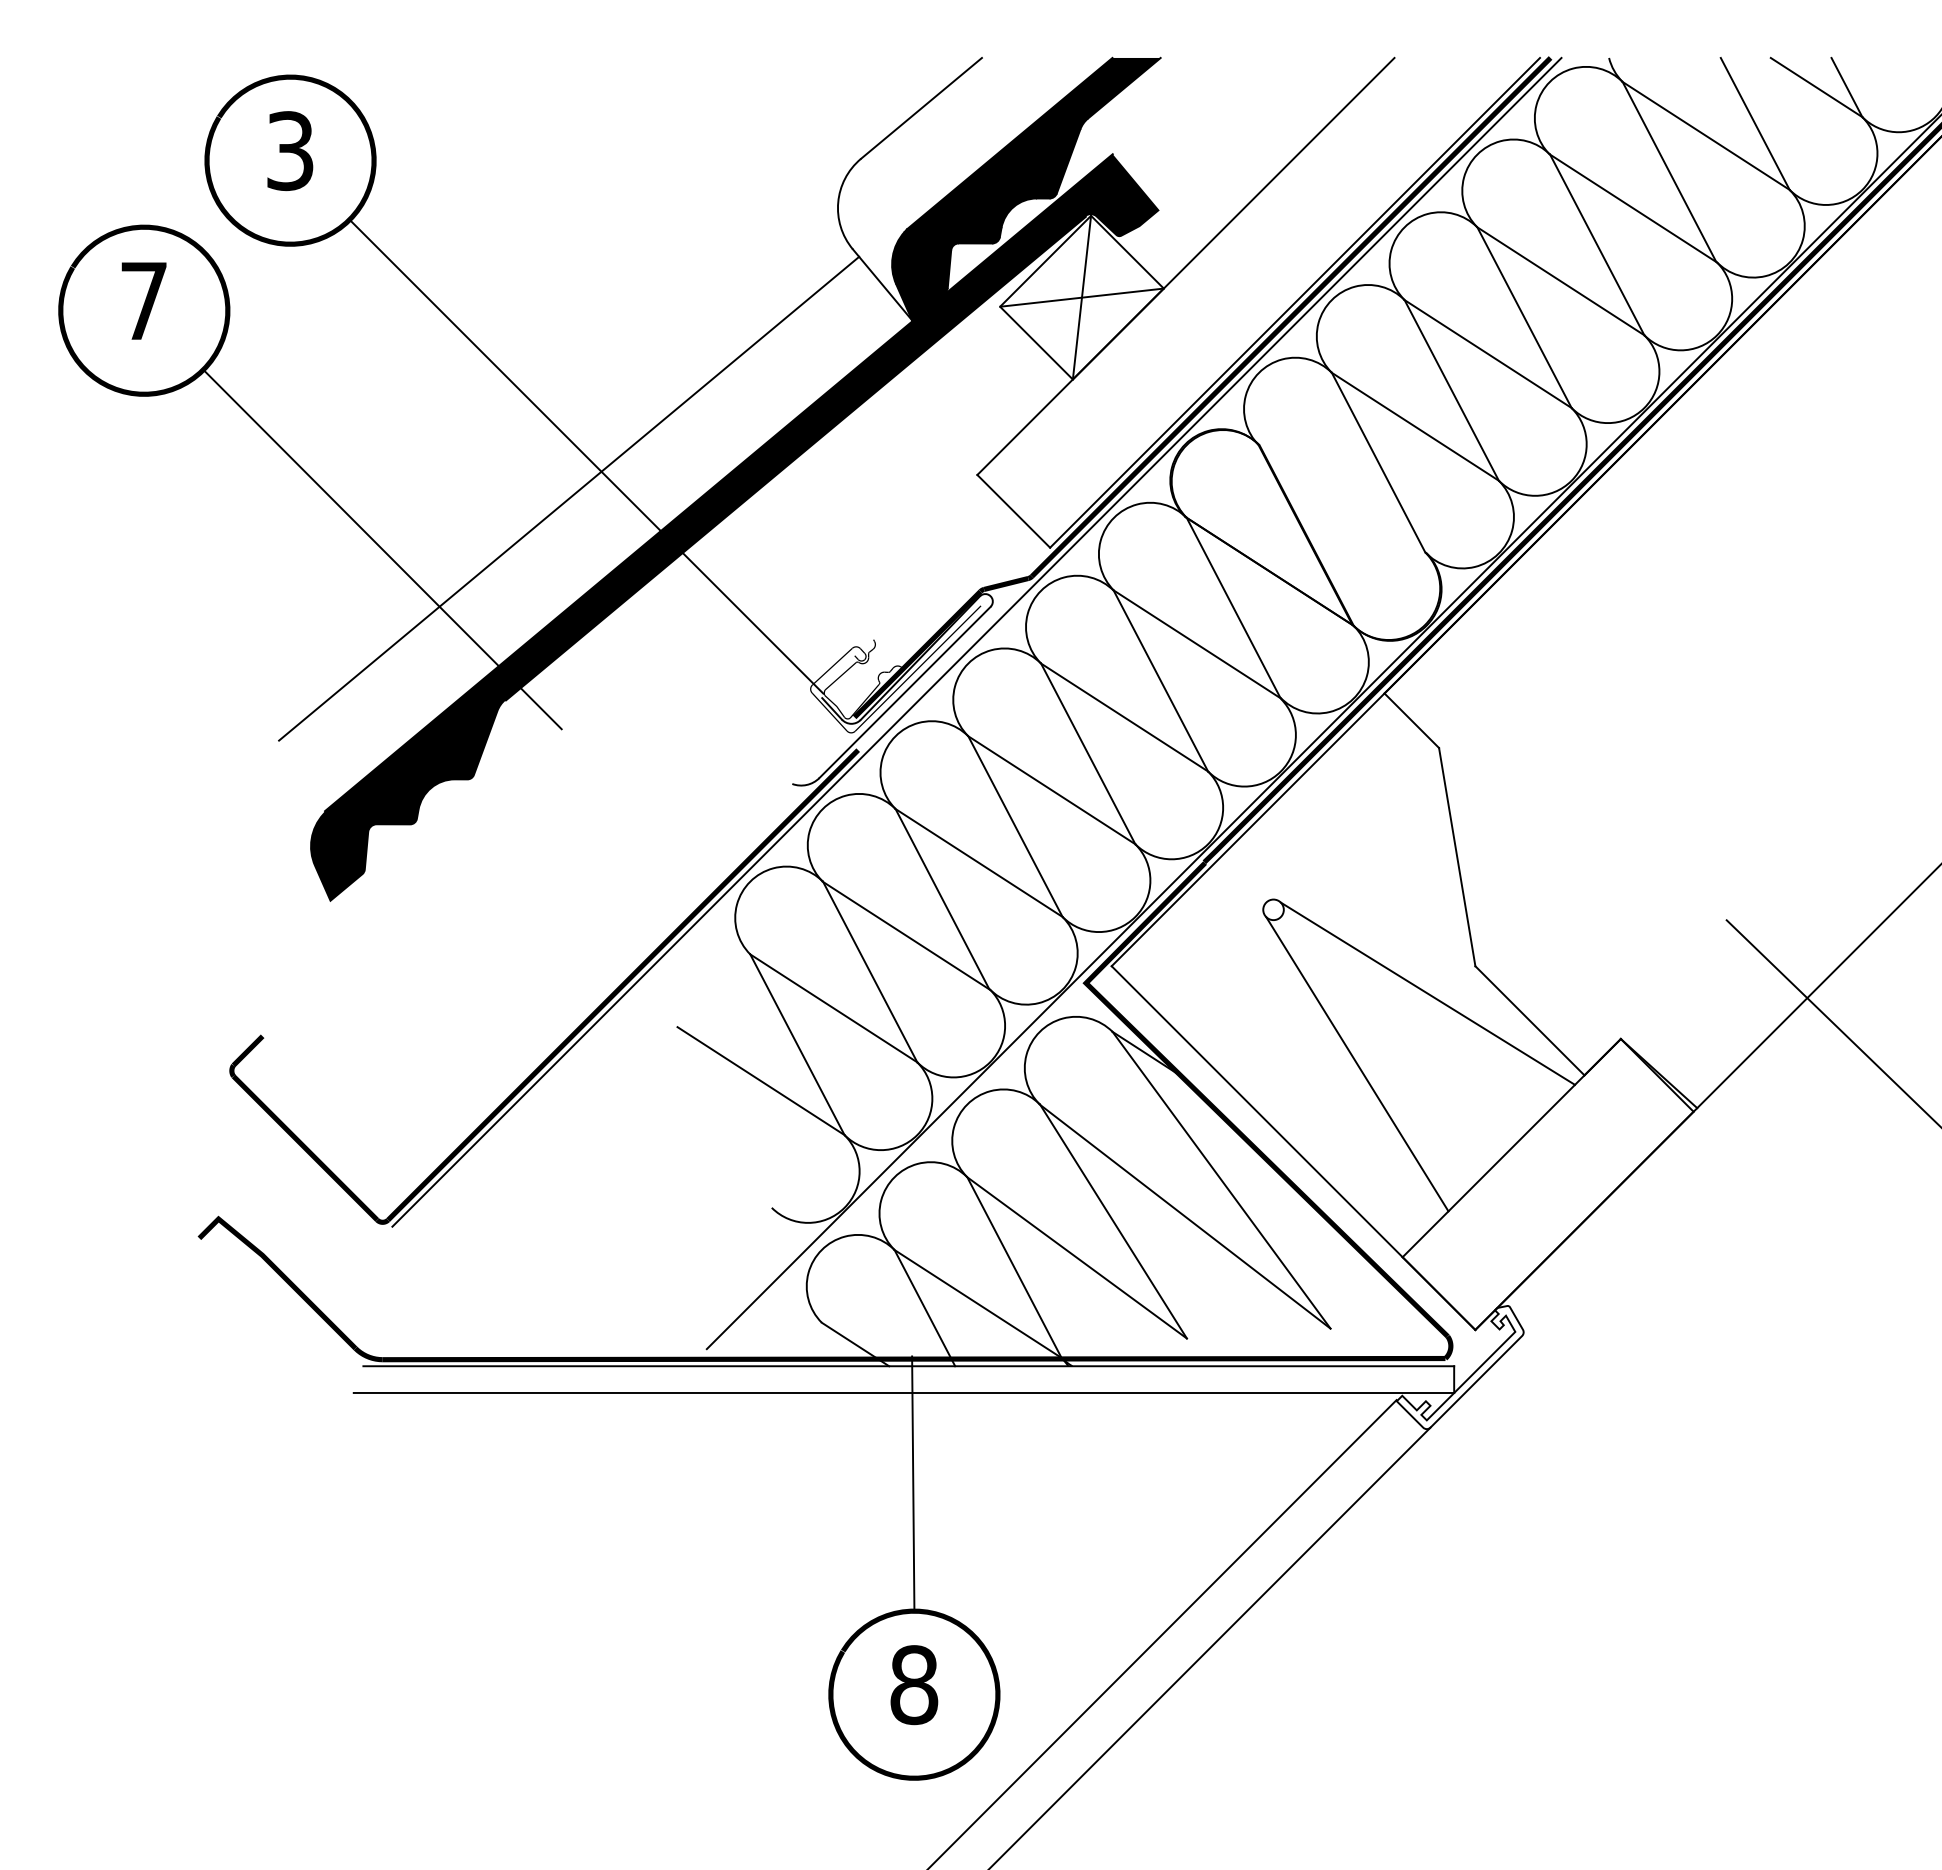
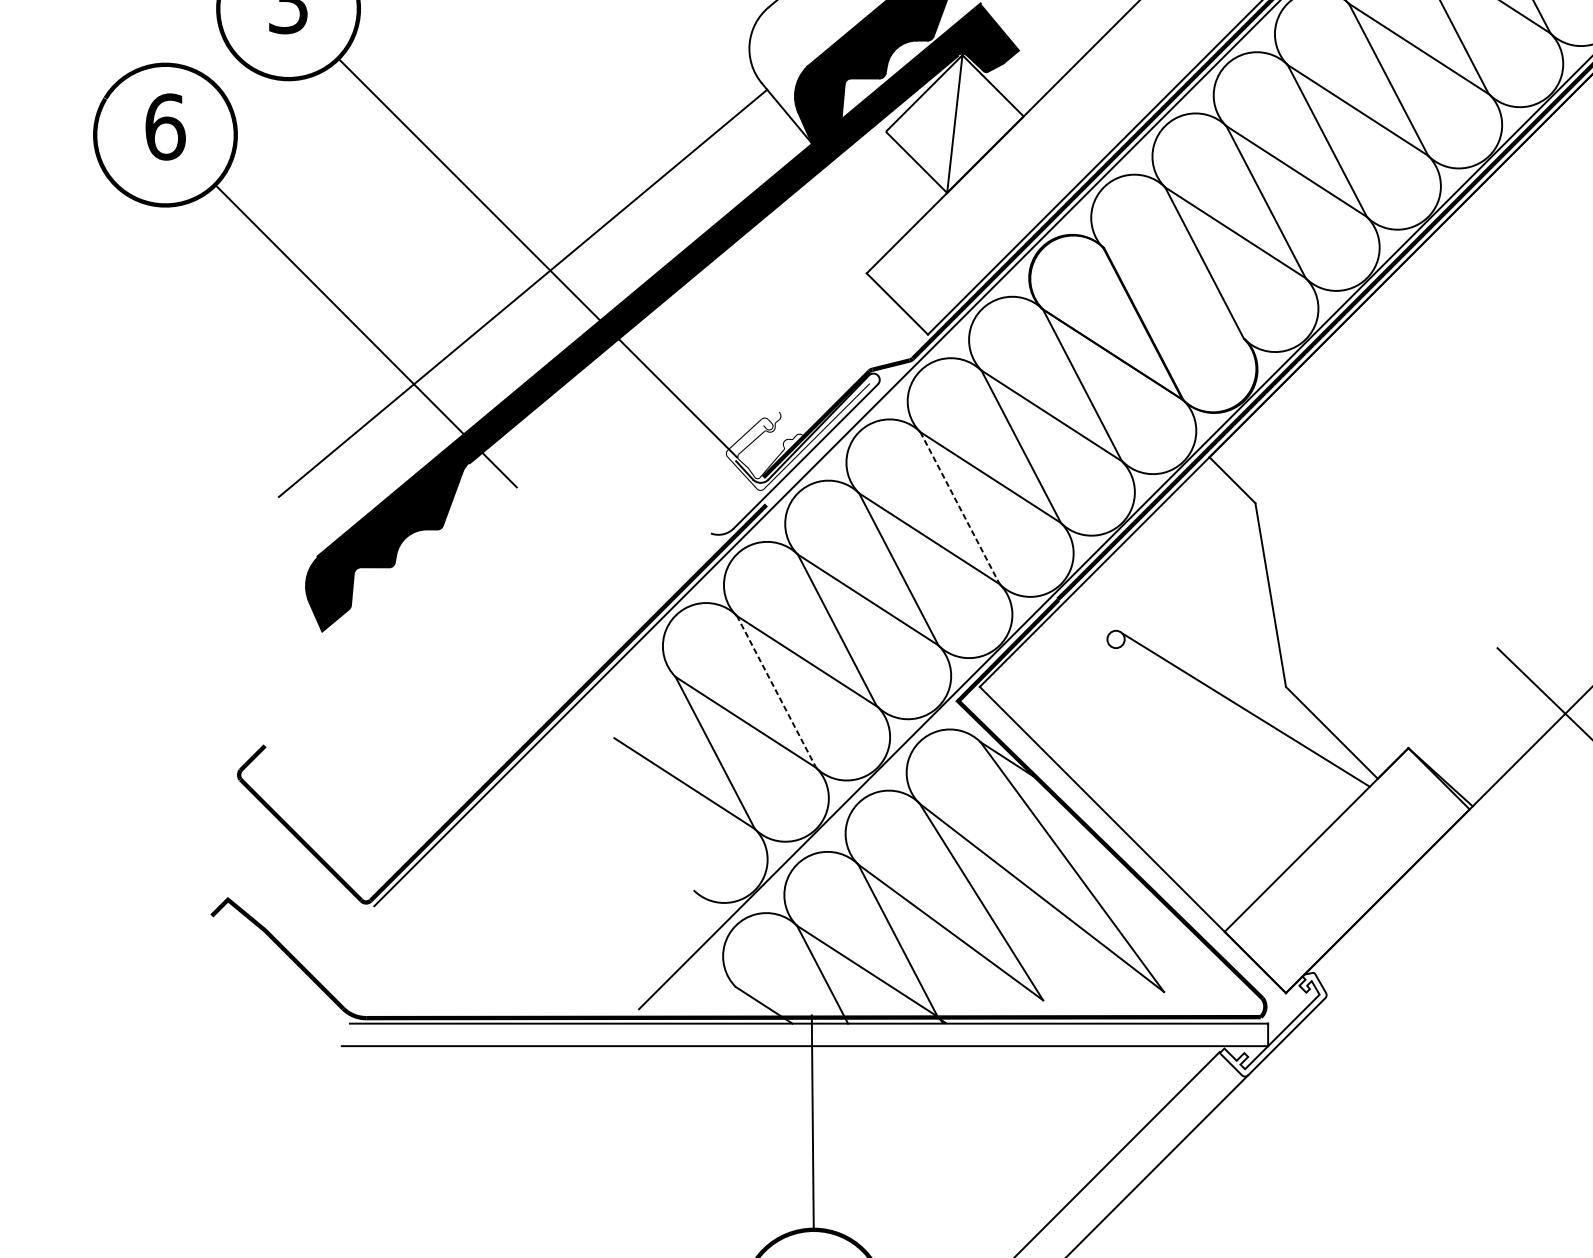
line: (1081, 297) -> (954, 123), removed
text: (144, 301) -> (165, 127), 7 -> 6
line: (1088, 753) -> (960, 507), solid -> dashed
line: (870, 972) -> (776, 692), solid -> dashed
line: (1357, 1064) -> (1186, 769), removed

